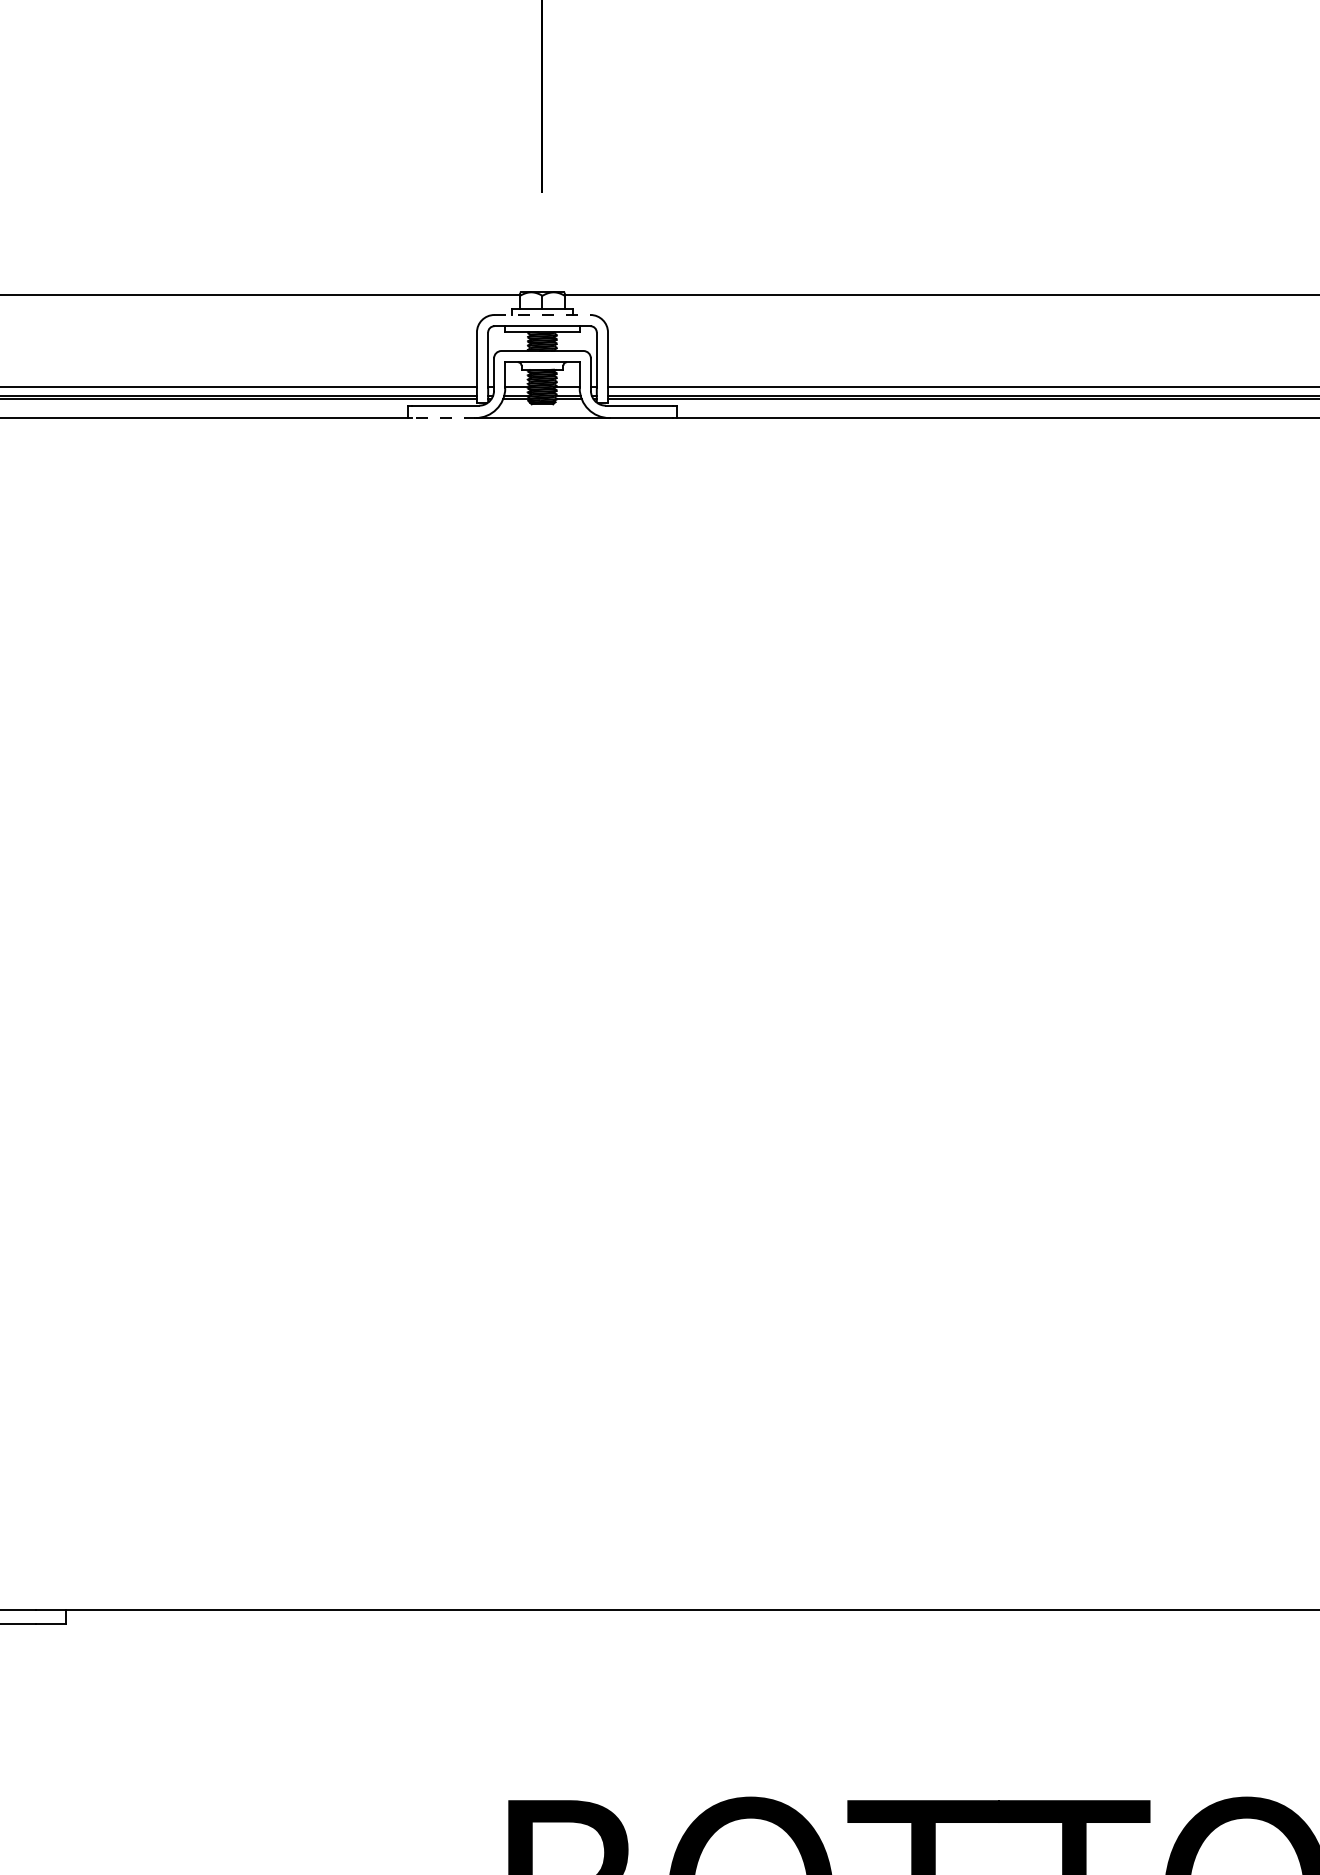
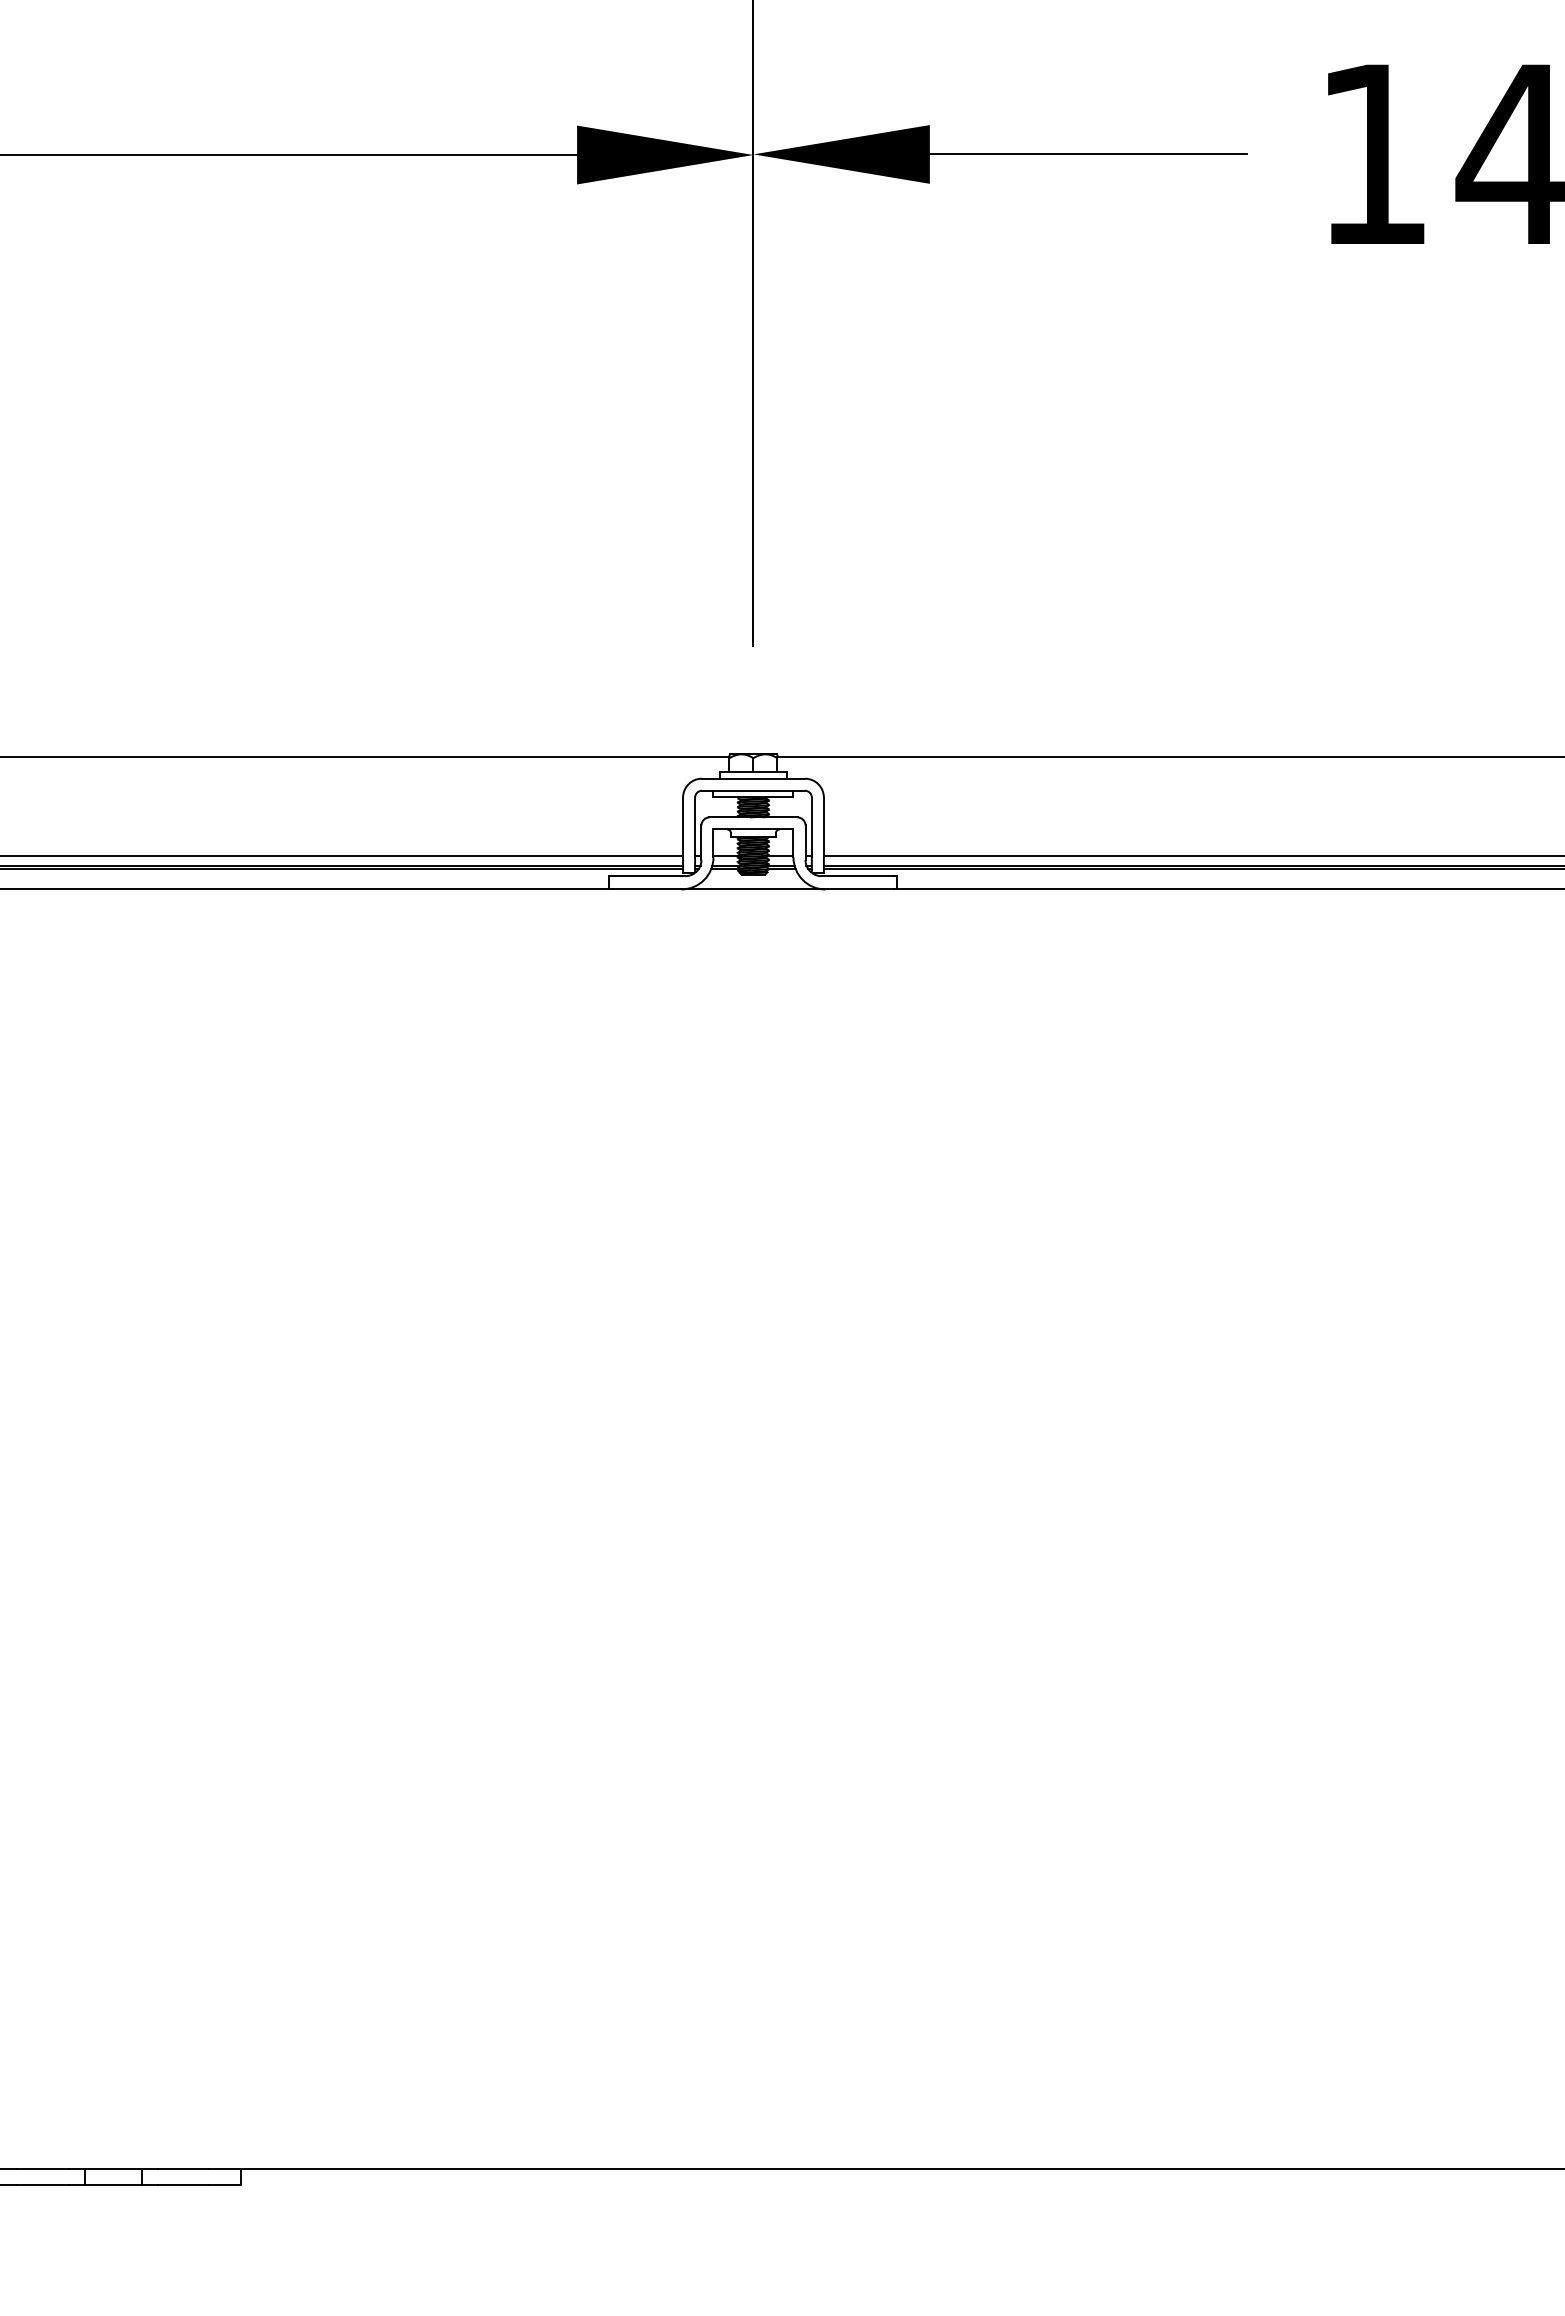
line: (542, 314) -> (753, 778), dashed -> solid
line: (442, 418) -> (646, 889), dashed -> solid

